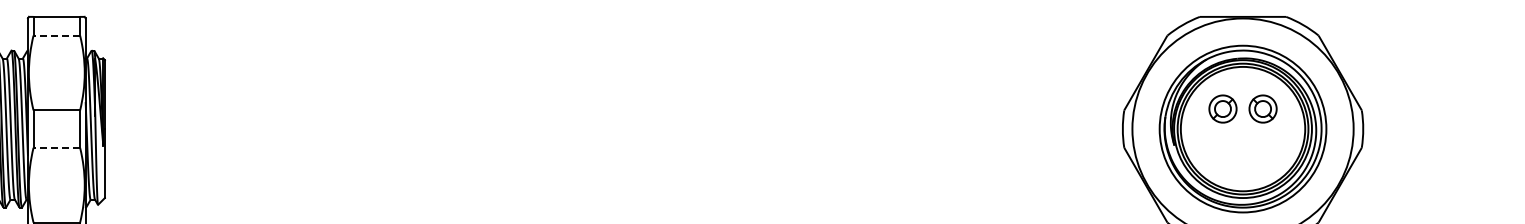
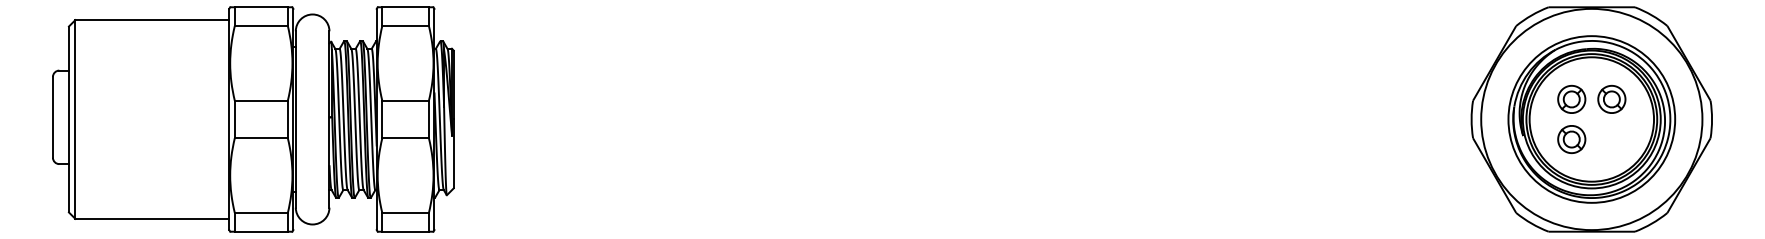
line: (56, 36) -> (405, 26), dashed -> solid
line: (56, 148) -> (405, 138), dashed -> solid
part: (1222, 149) -> (1571, 139), added

